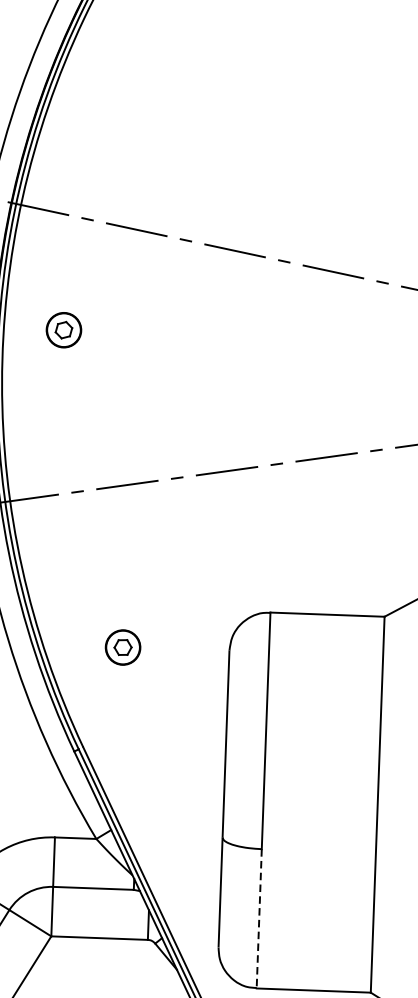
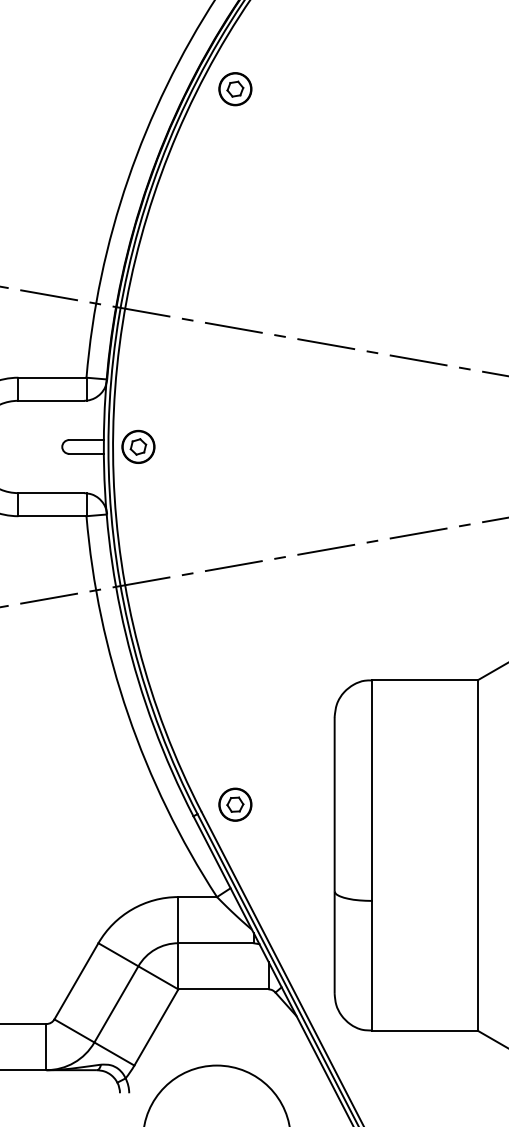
part: (64, 329) -> (138, 446), moved
part: (123, 647) -> (235, 804), moved
line: (259, 919) -> (371, 966), dashed -> solid

